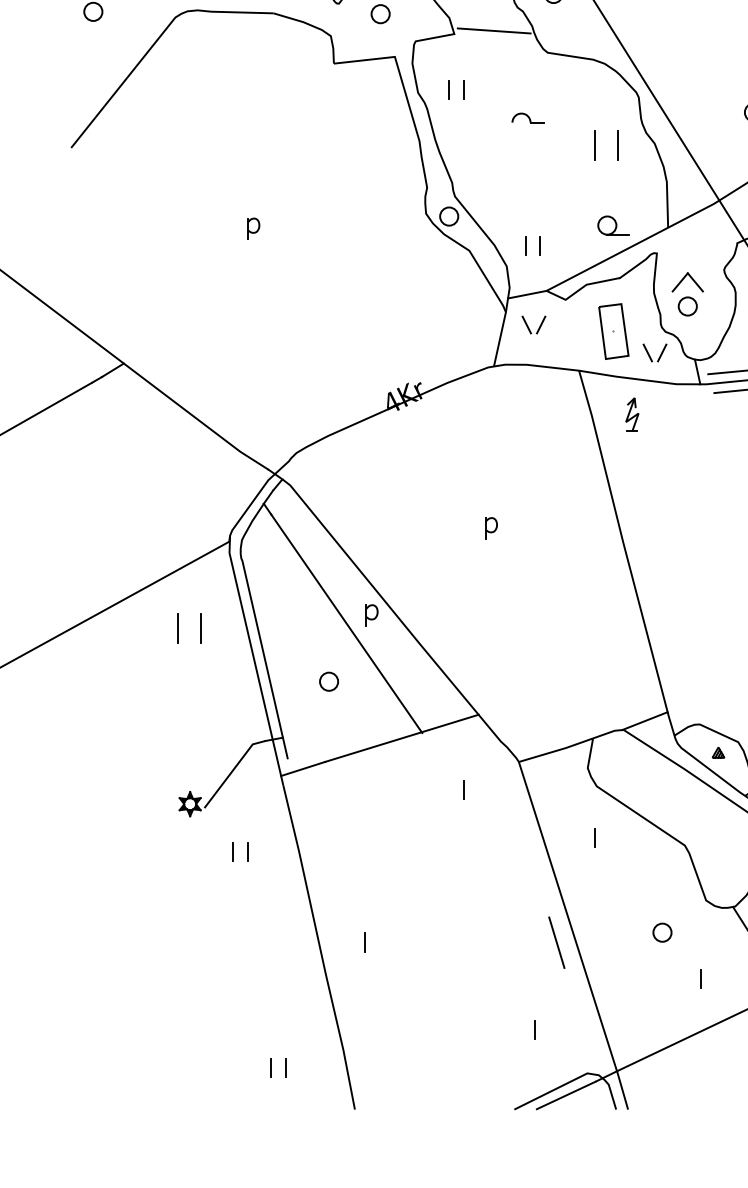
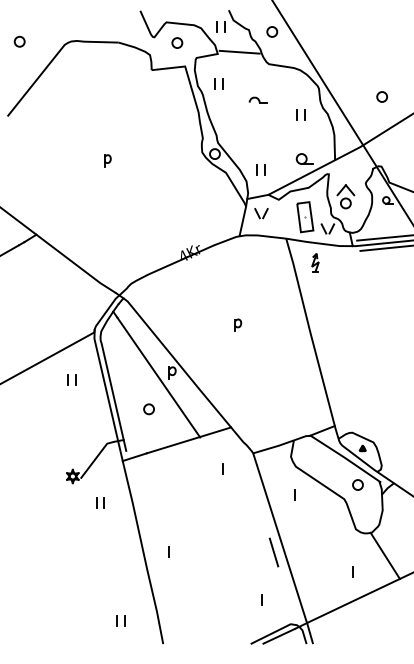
part: (605, 144) -> (300, 114), size x0.62
part: (187, 627) -> (71, 379), size x0.62
part: (661, 931) -> (357, 484), moved

